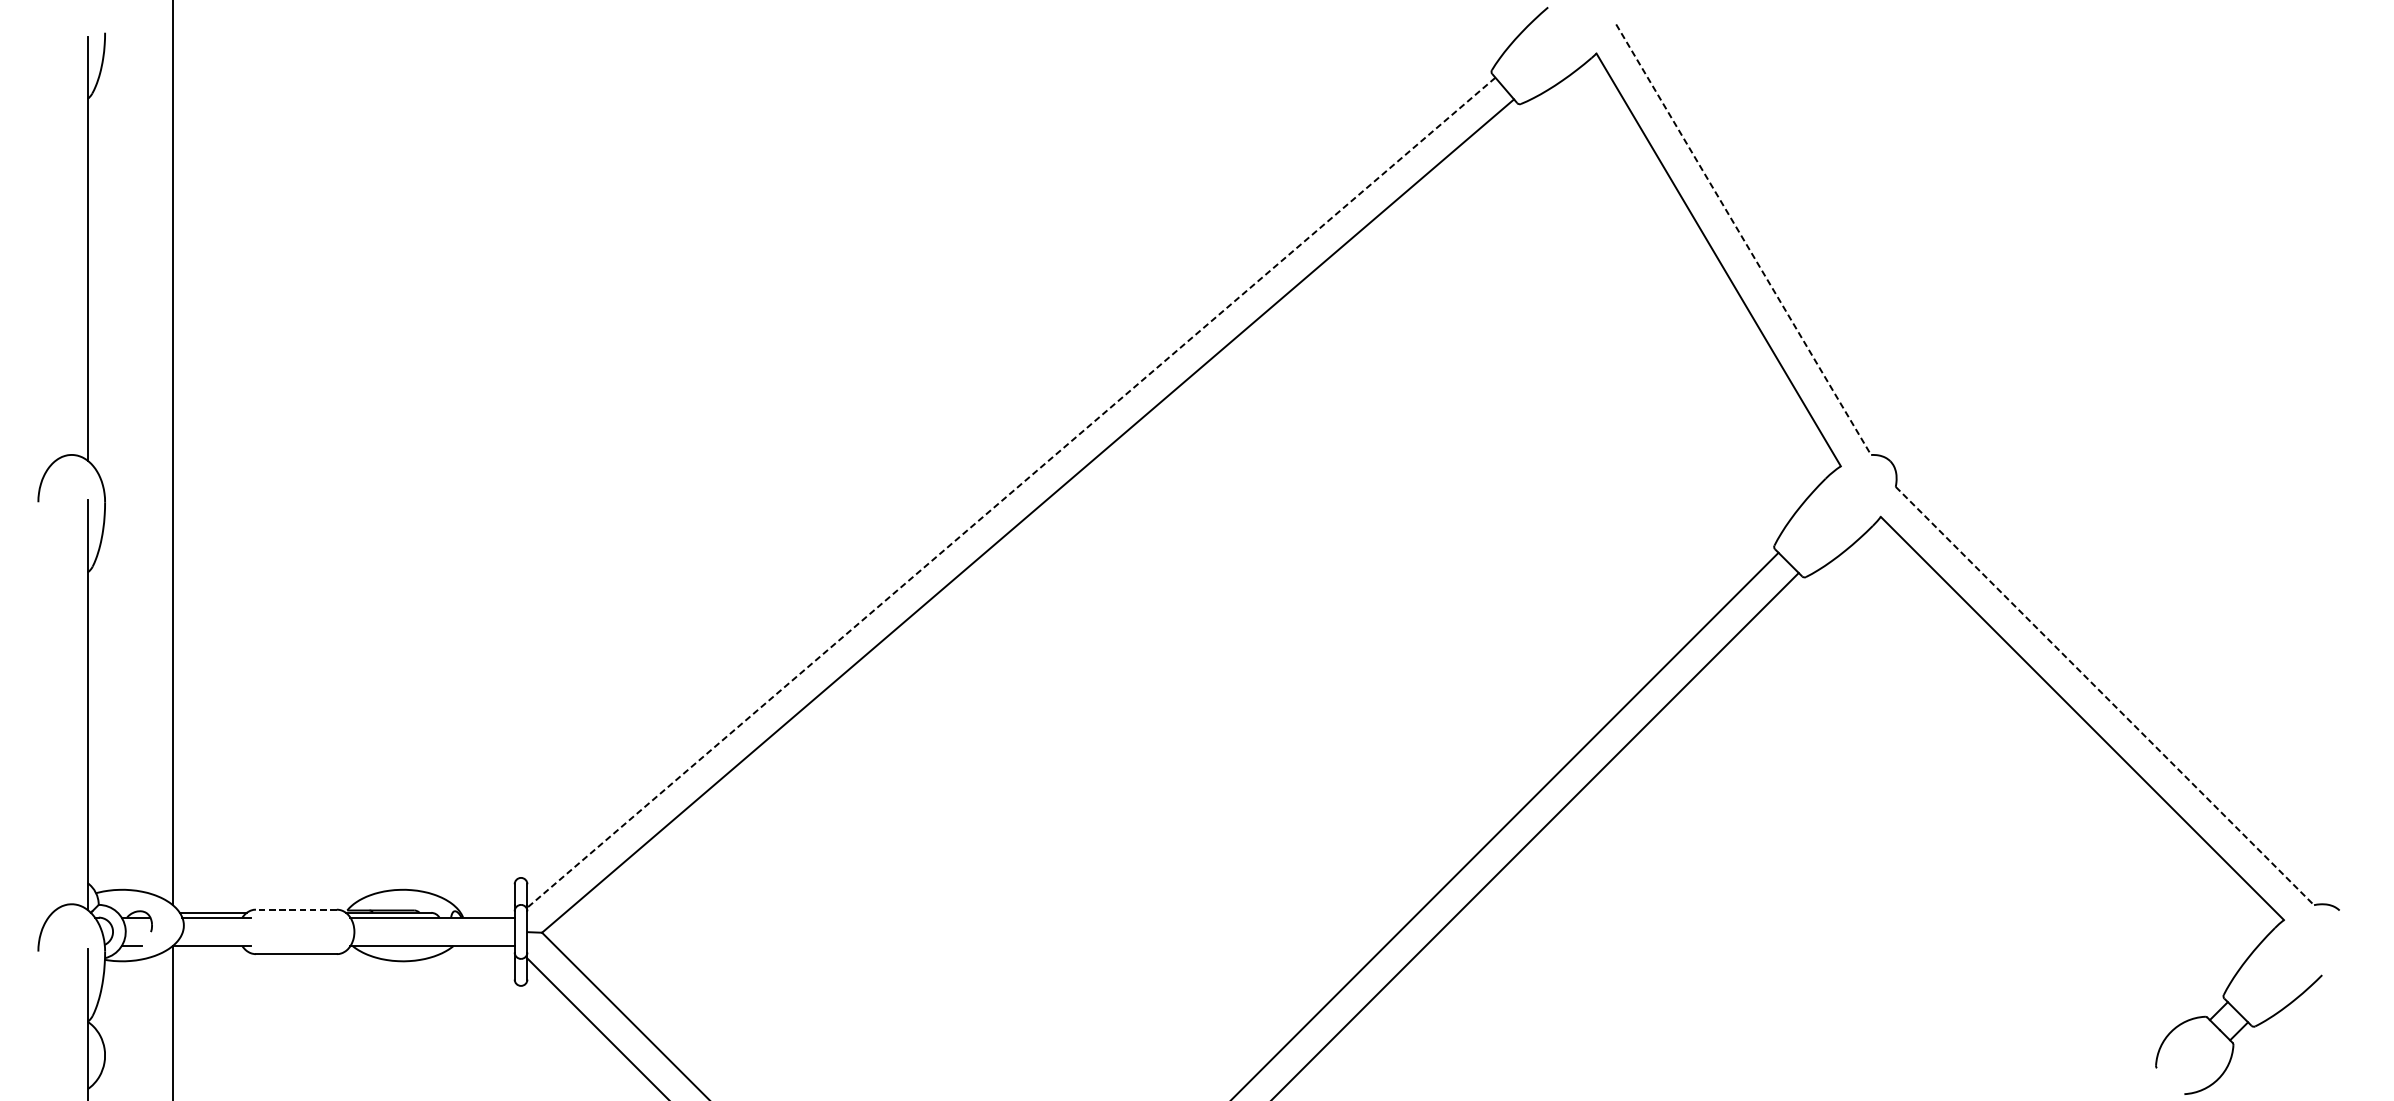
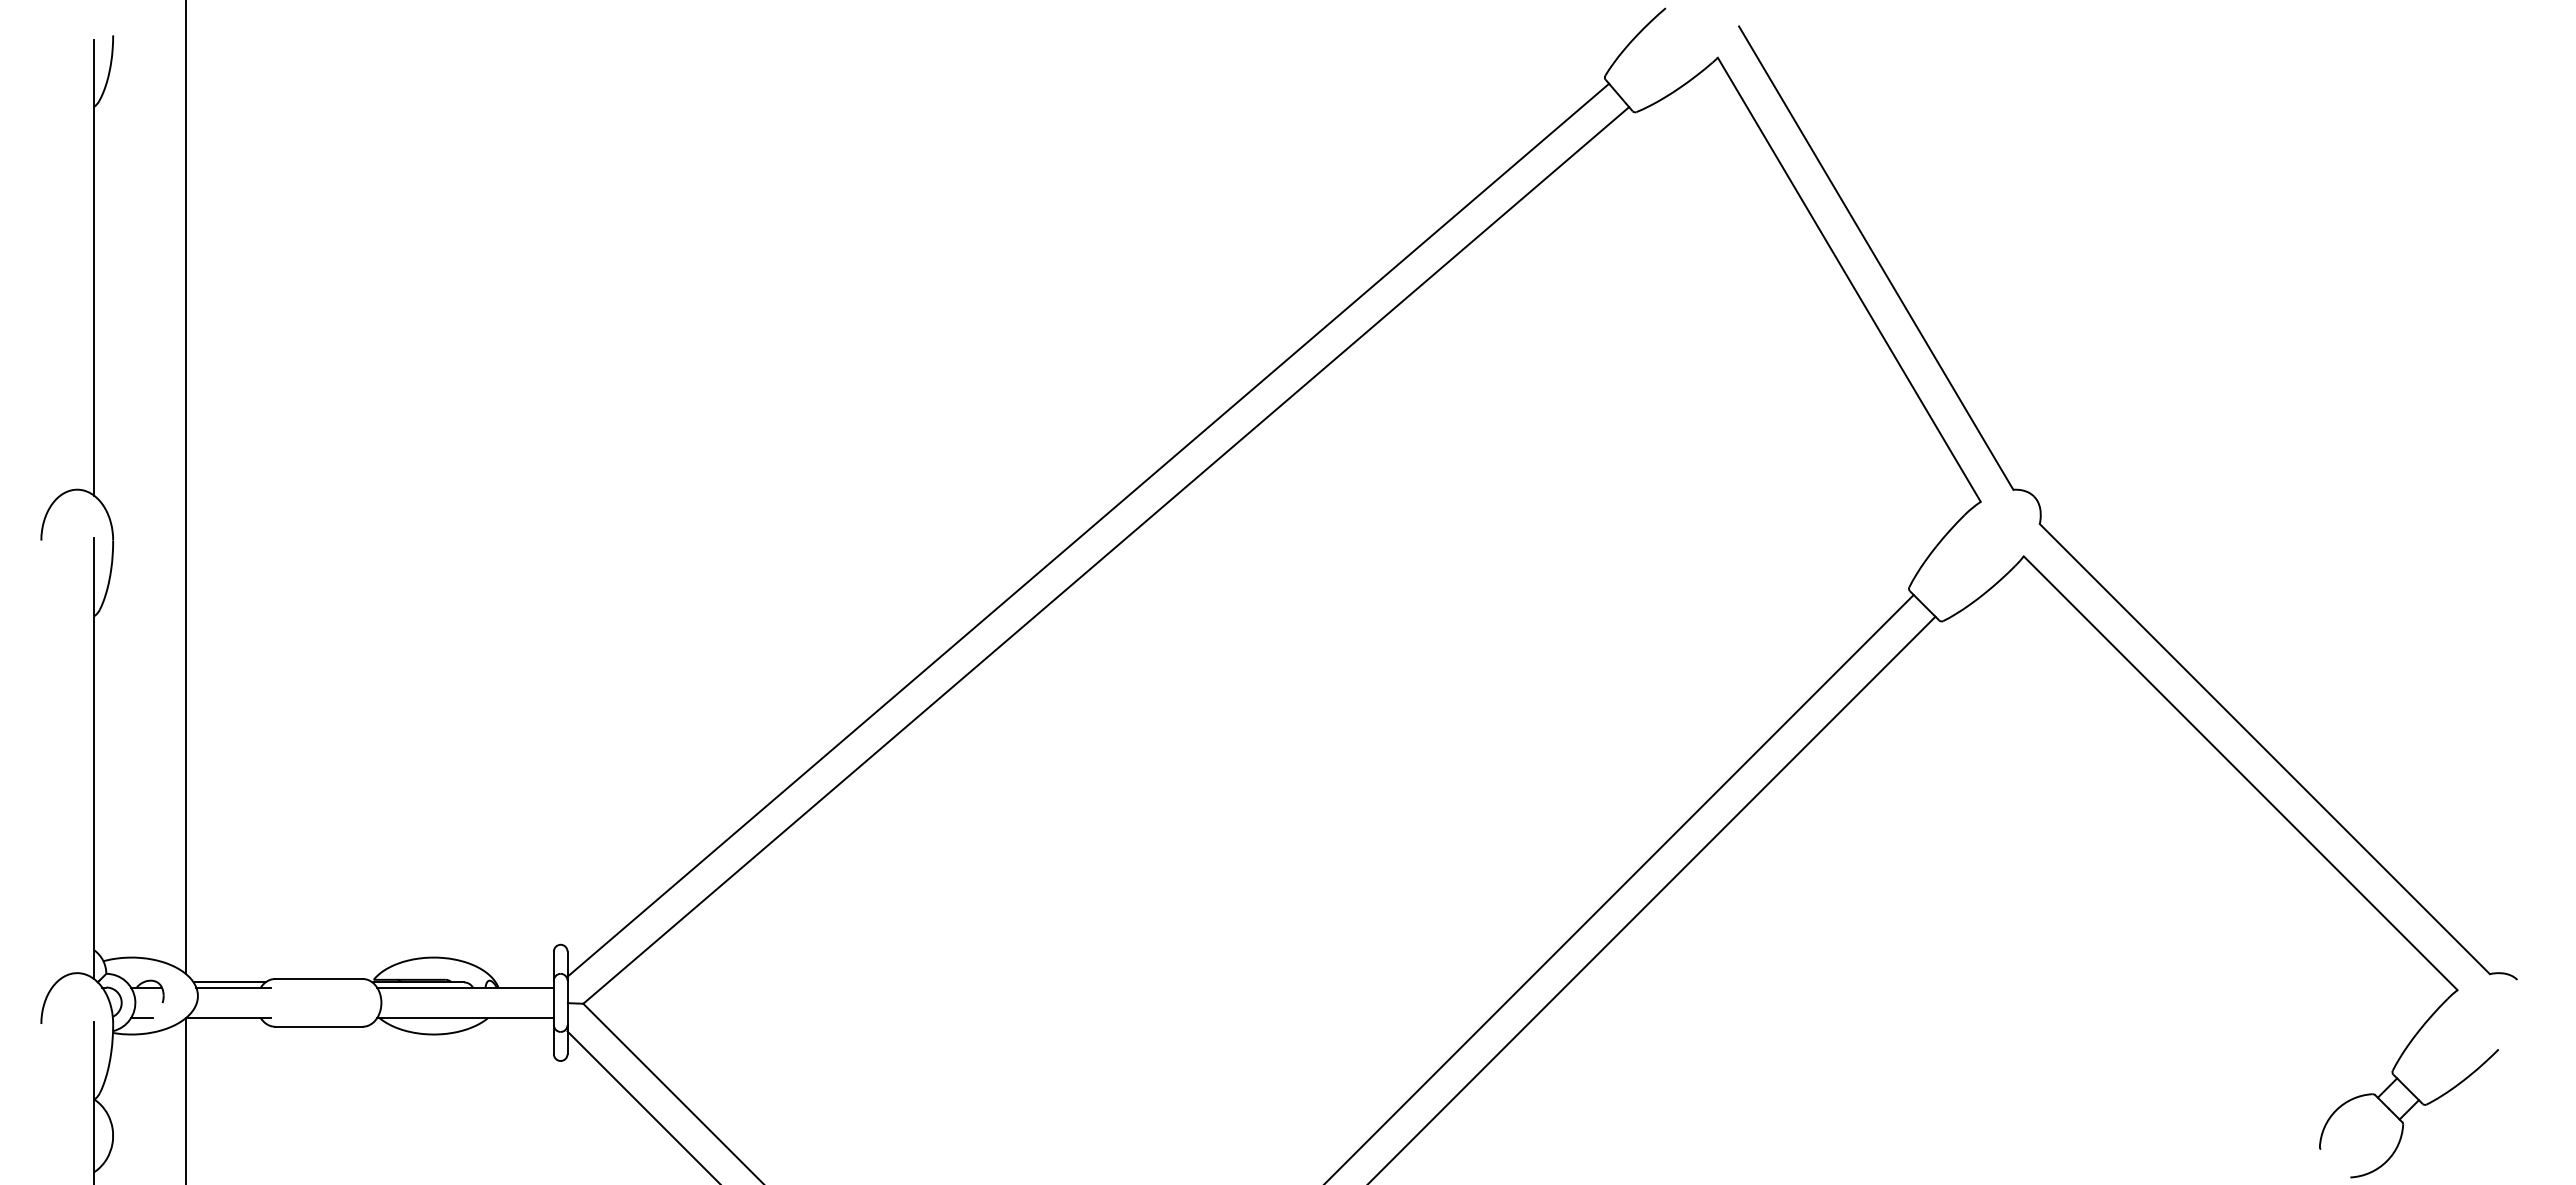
line: (1743, 240) -> (1876, 258), dashed -> solid
line: (1011, 492) -> (1088, 530), dashed -> solid
line: (2105, 696) -> (2265, 749), dashed -> solid
line: (296, 909) -> (319, 978), dashed -> solid

